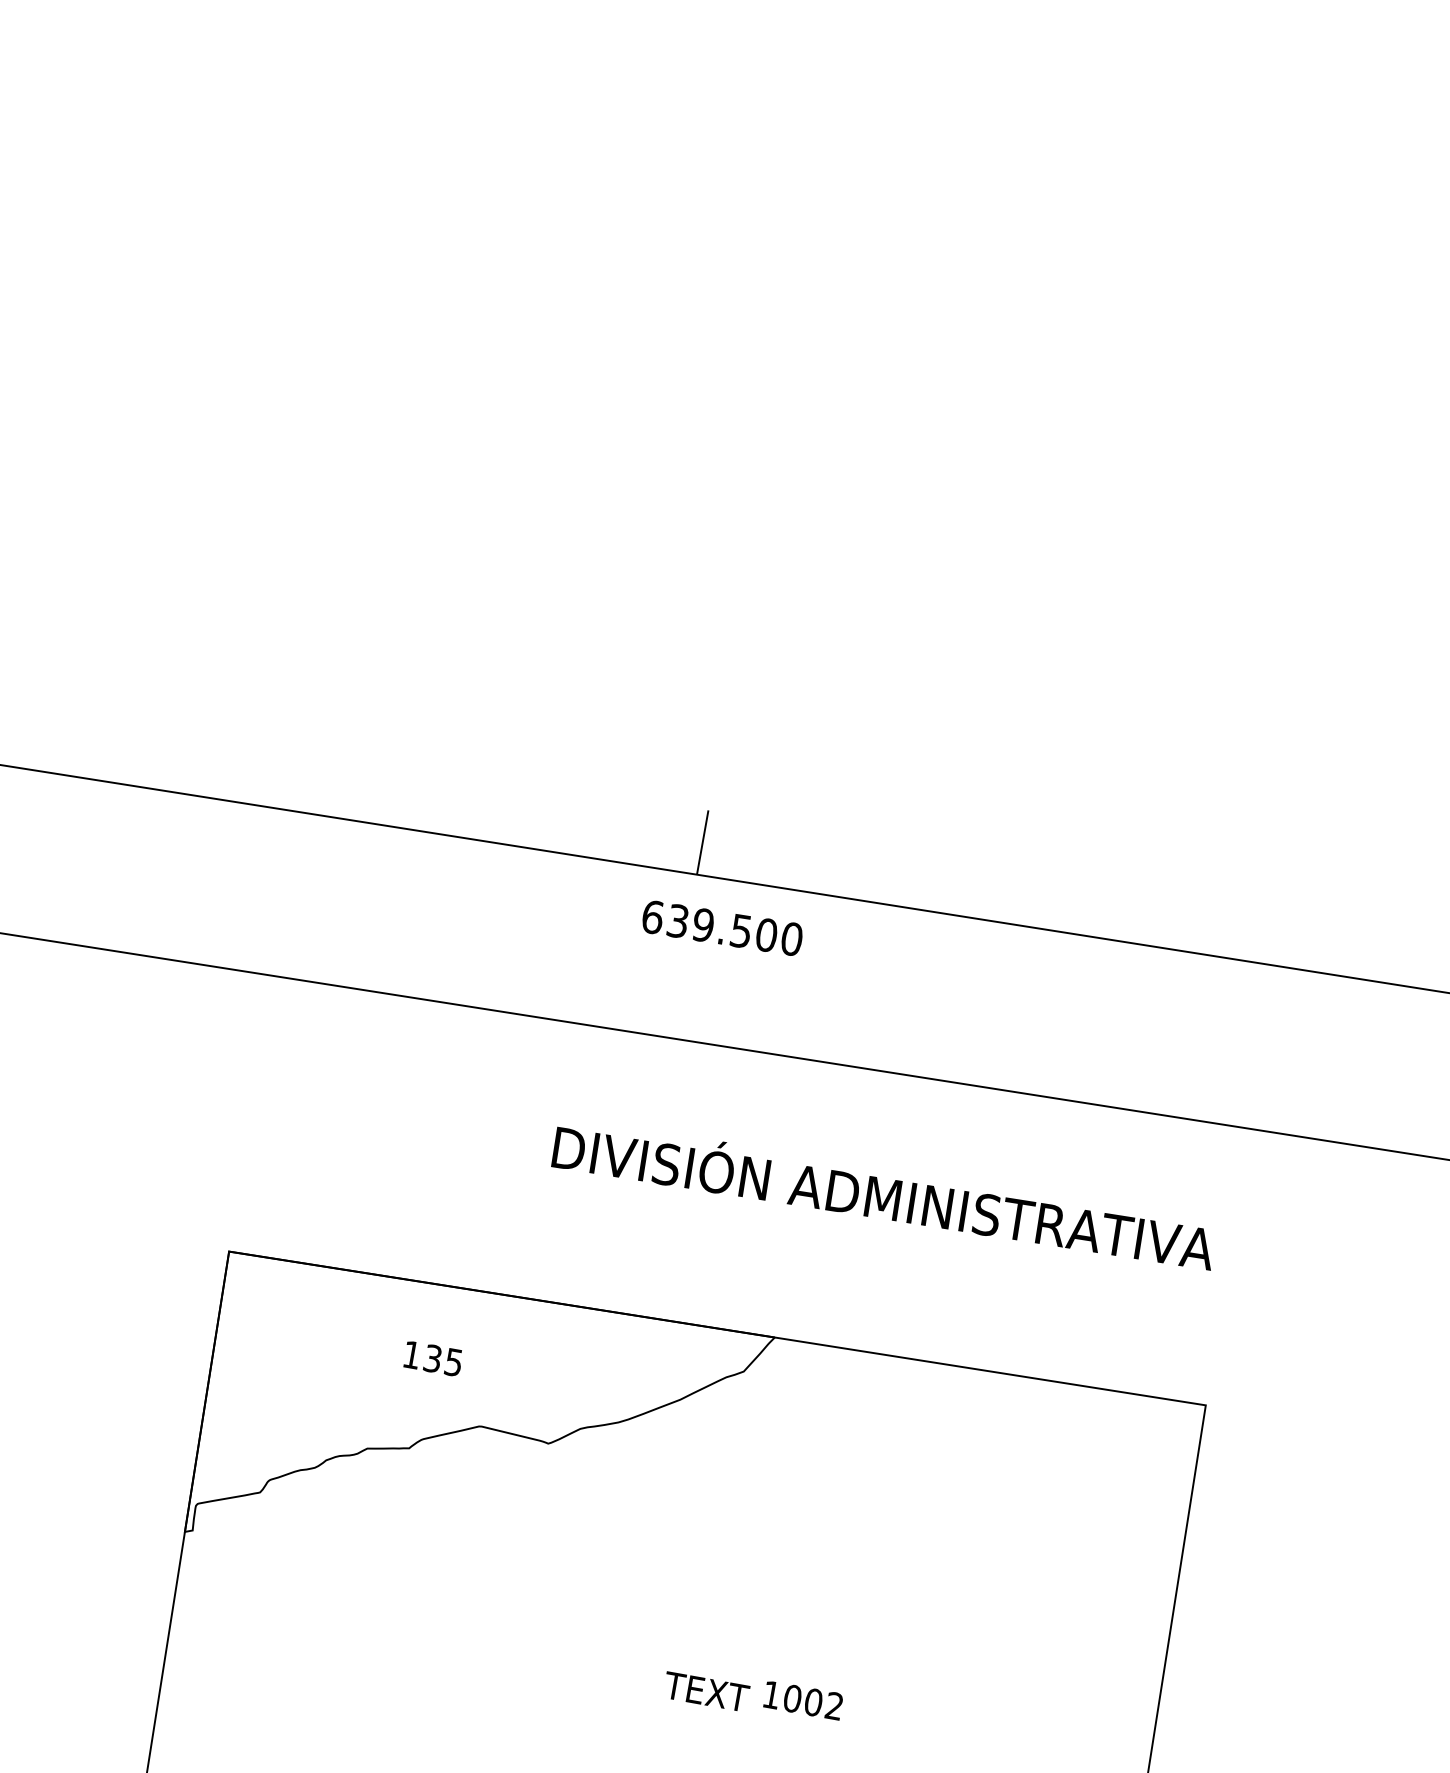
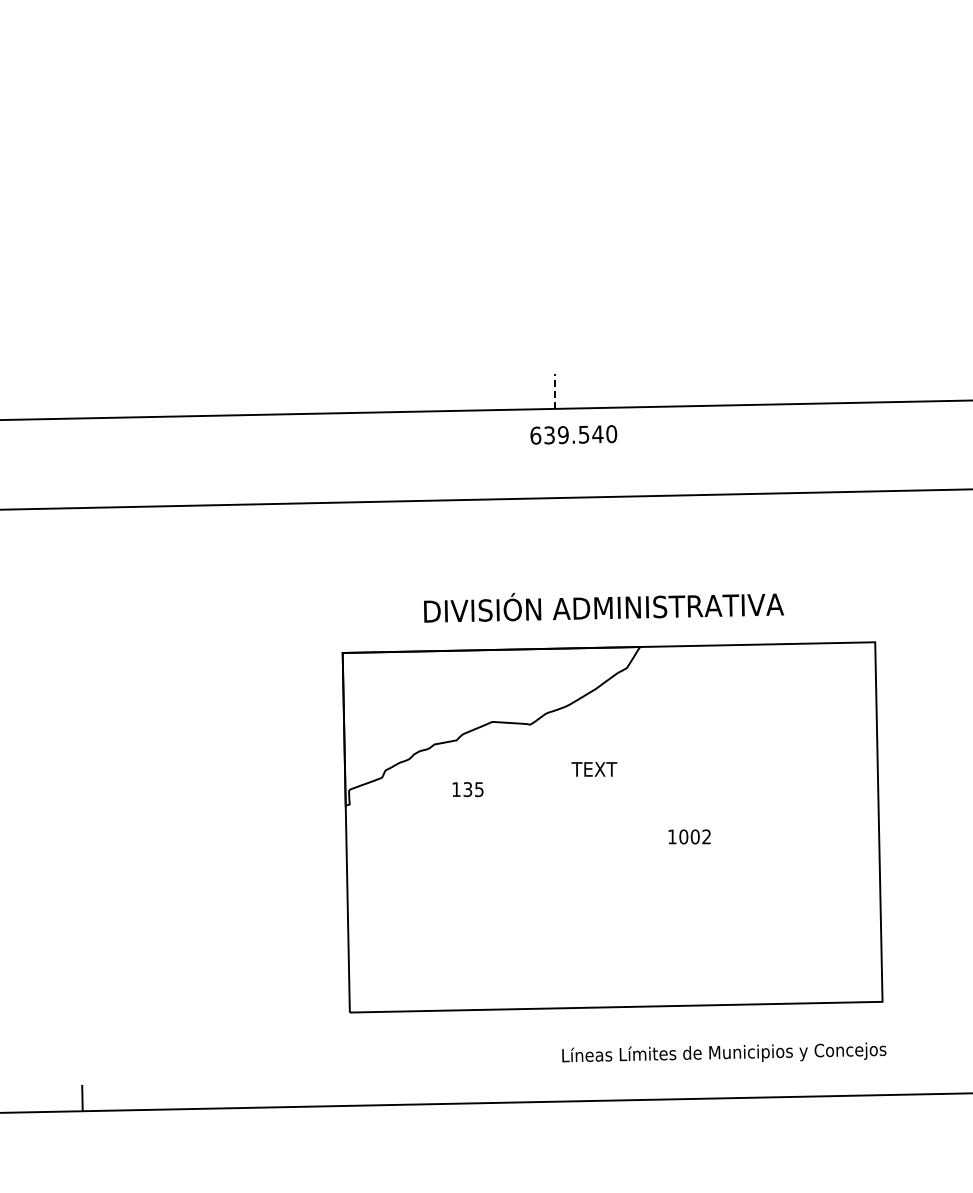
line: (703, 842) -> (555, 391), solid -> dashed
text: (765, 935) -> (597, 434), 639.500 -> 639.540
text: (885, 1197) -> (604, 607), moved
text: (432, 1358) -> (467, 789), moved
text: (706, 1692) -> (594, 769), moved

